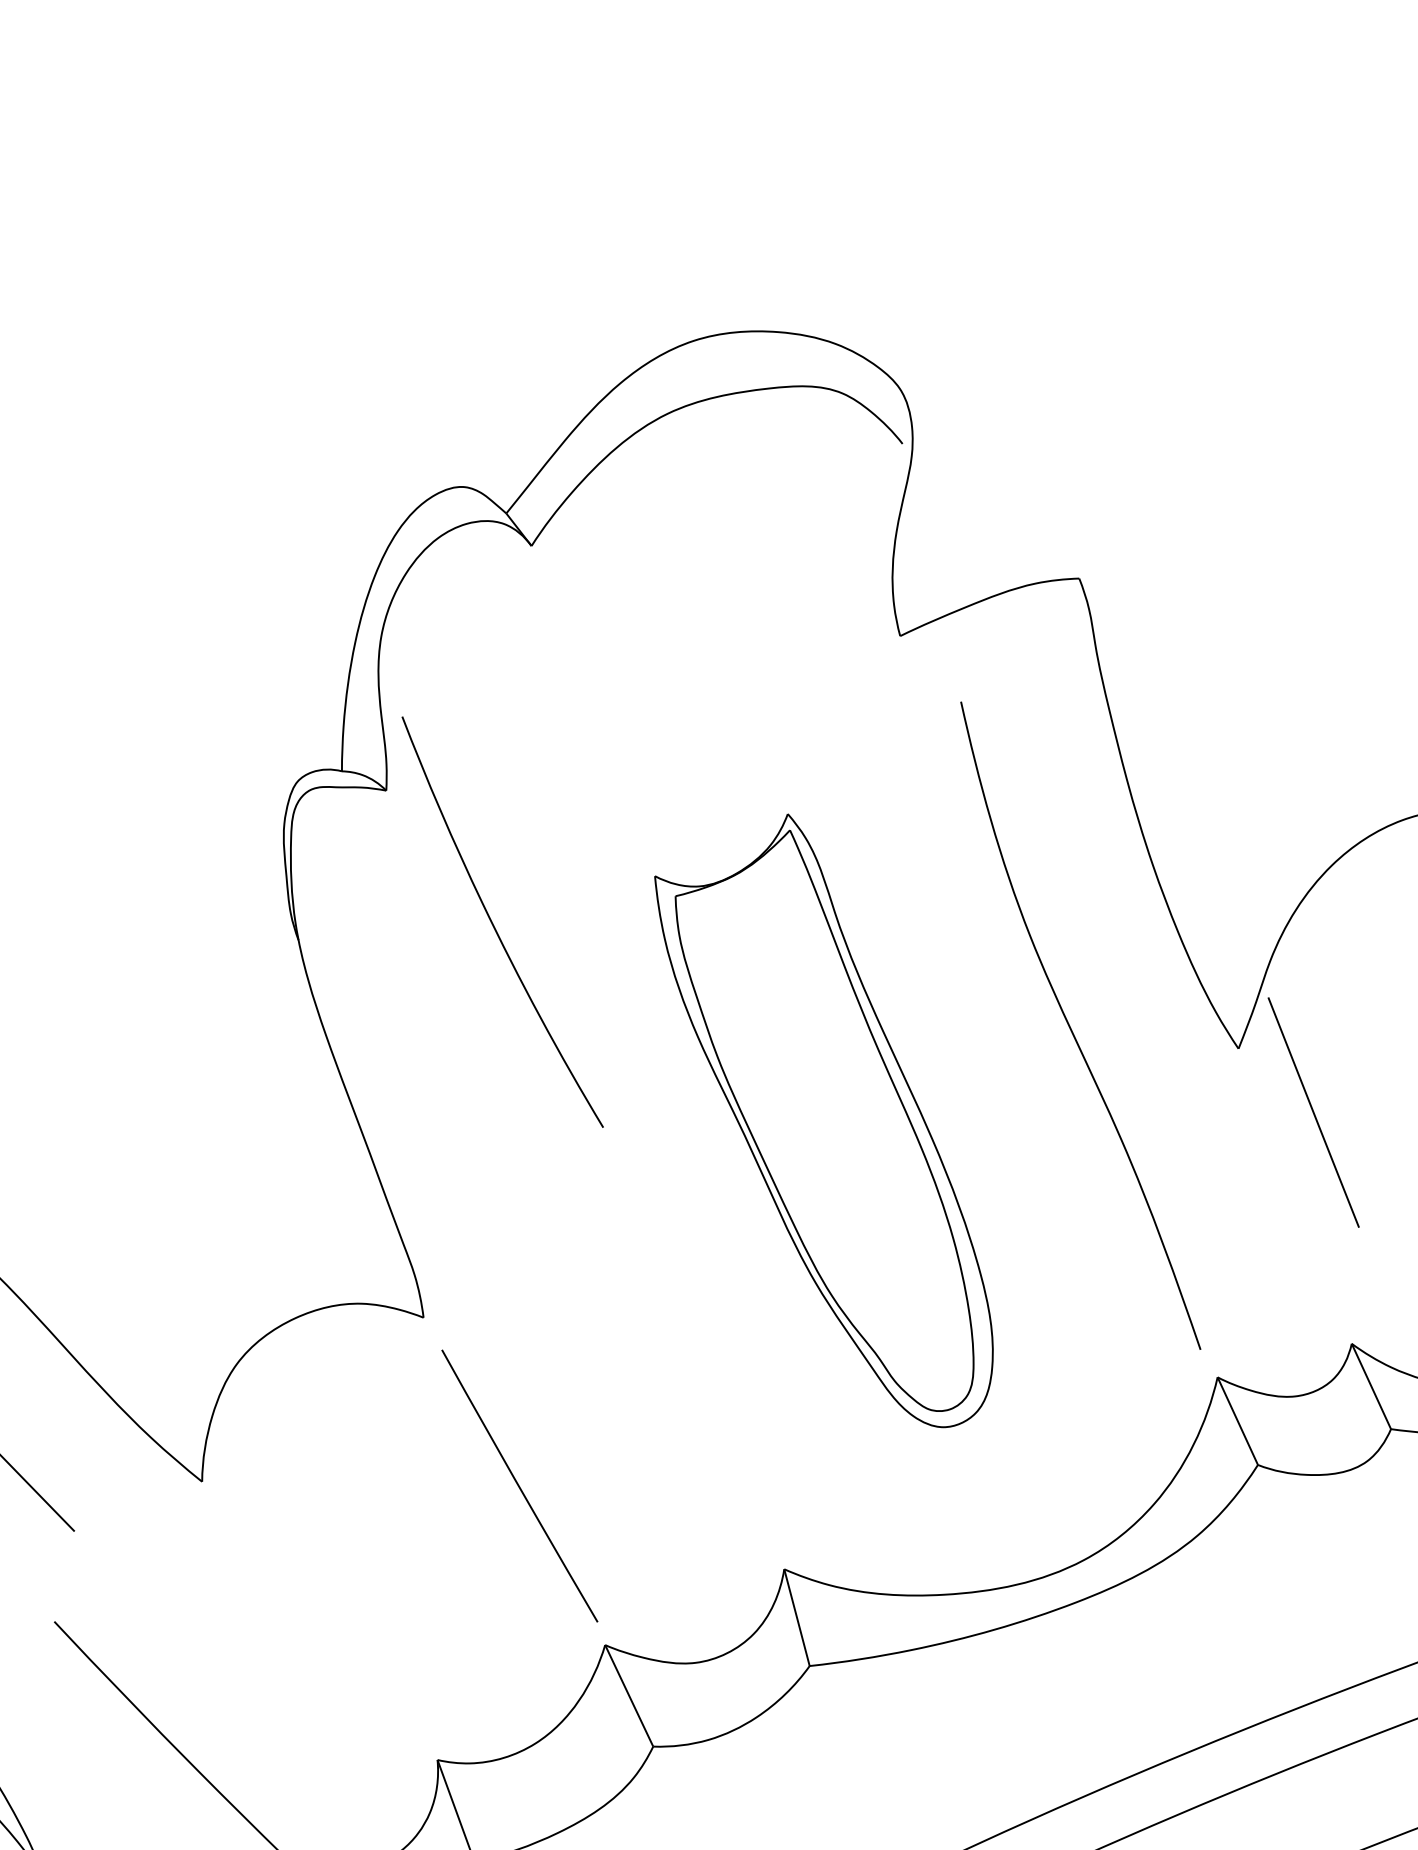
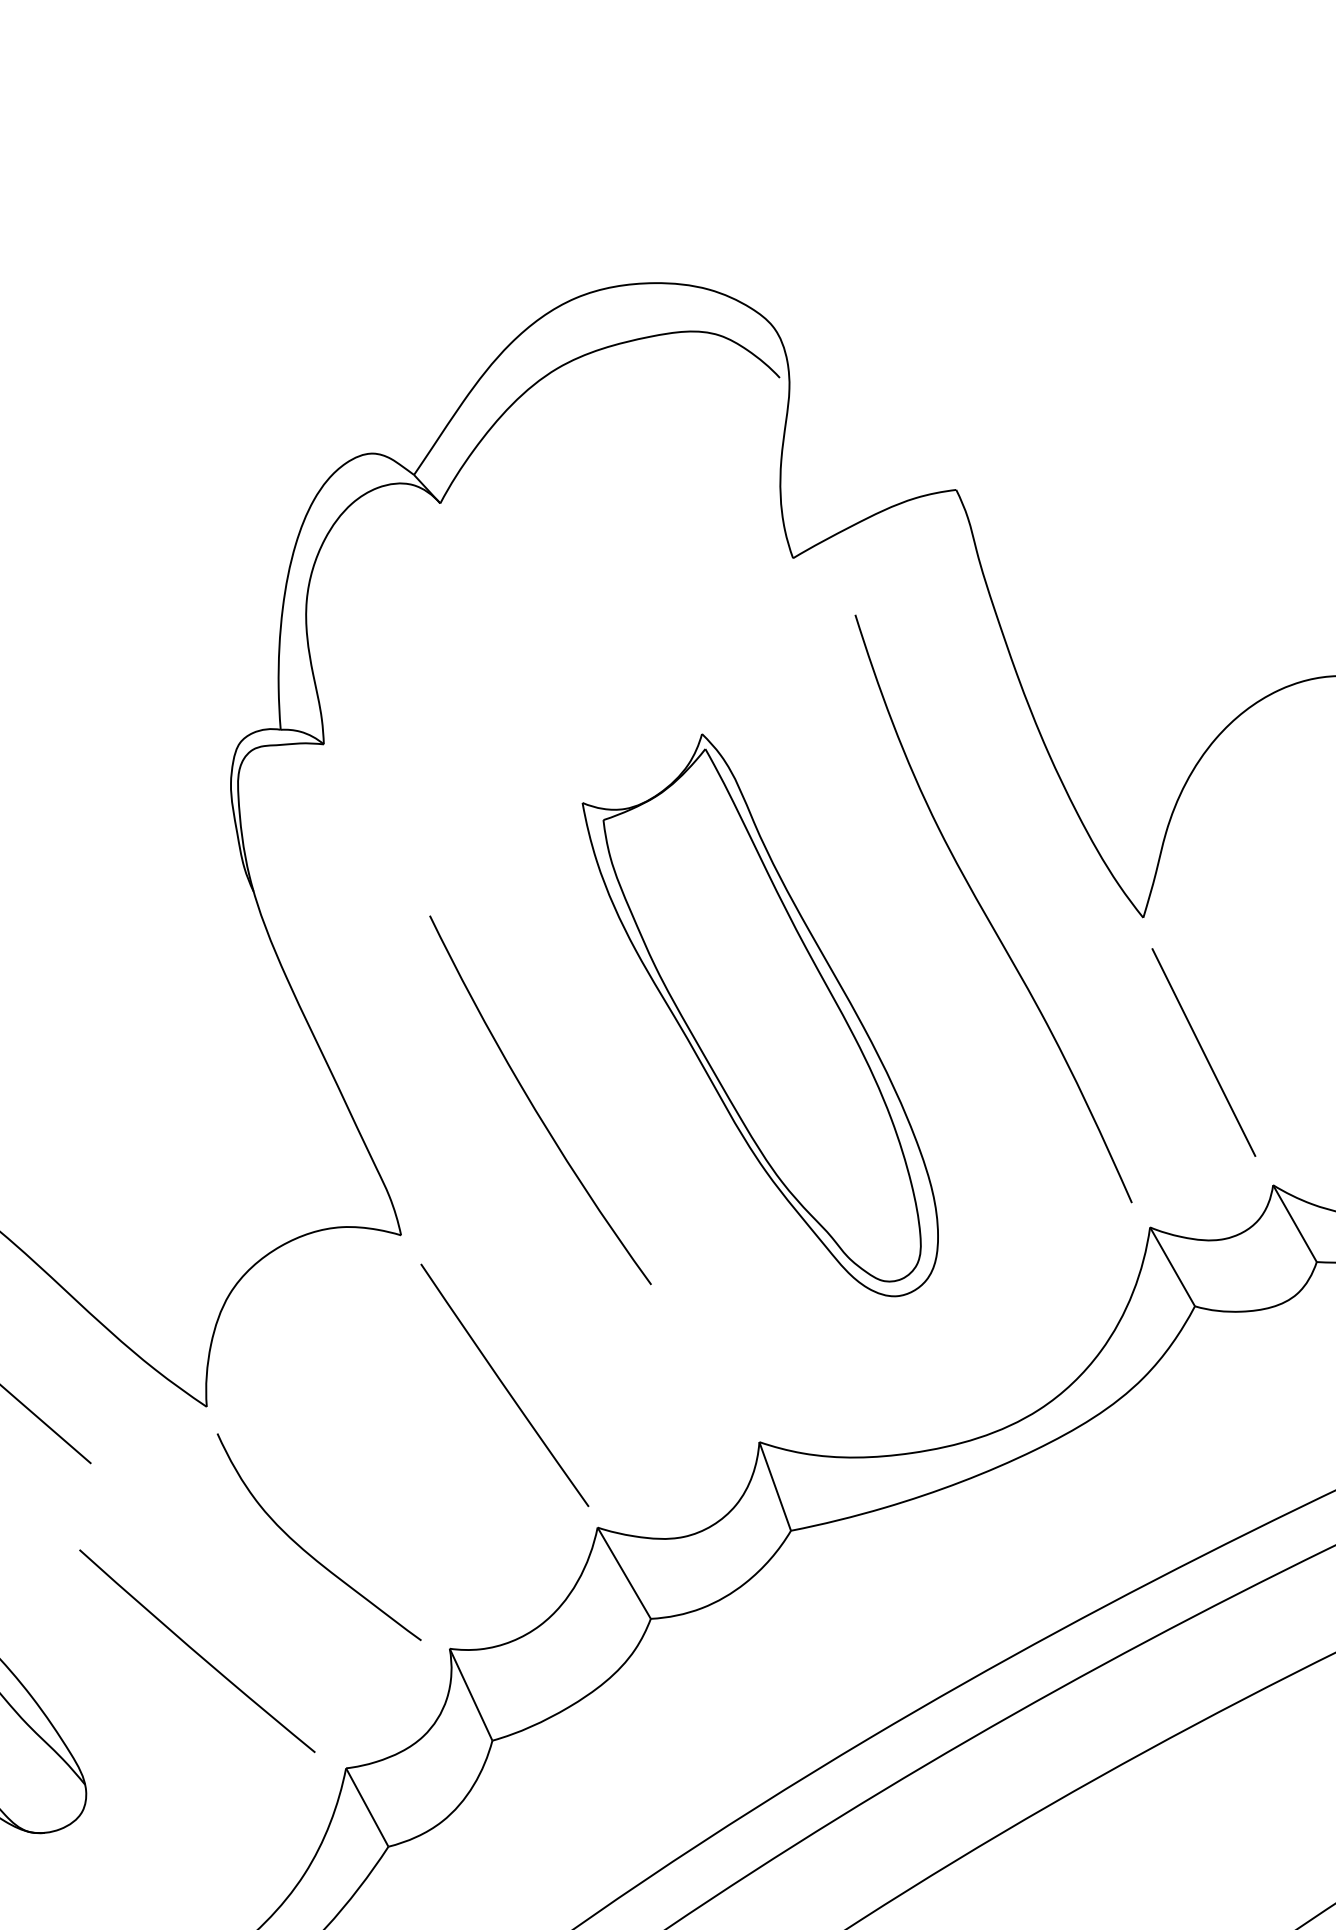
curve: (494, 926) -> (533, 1104), moved
line: (1313, 1112) -> (1203, 1052), moved
curve: (295, 1644) -> (307, 1551), added

